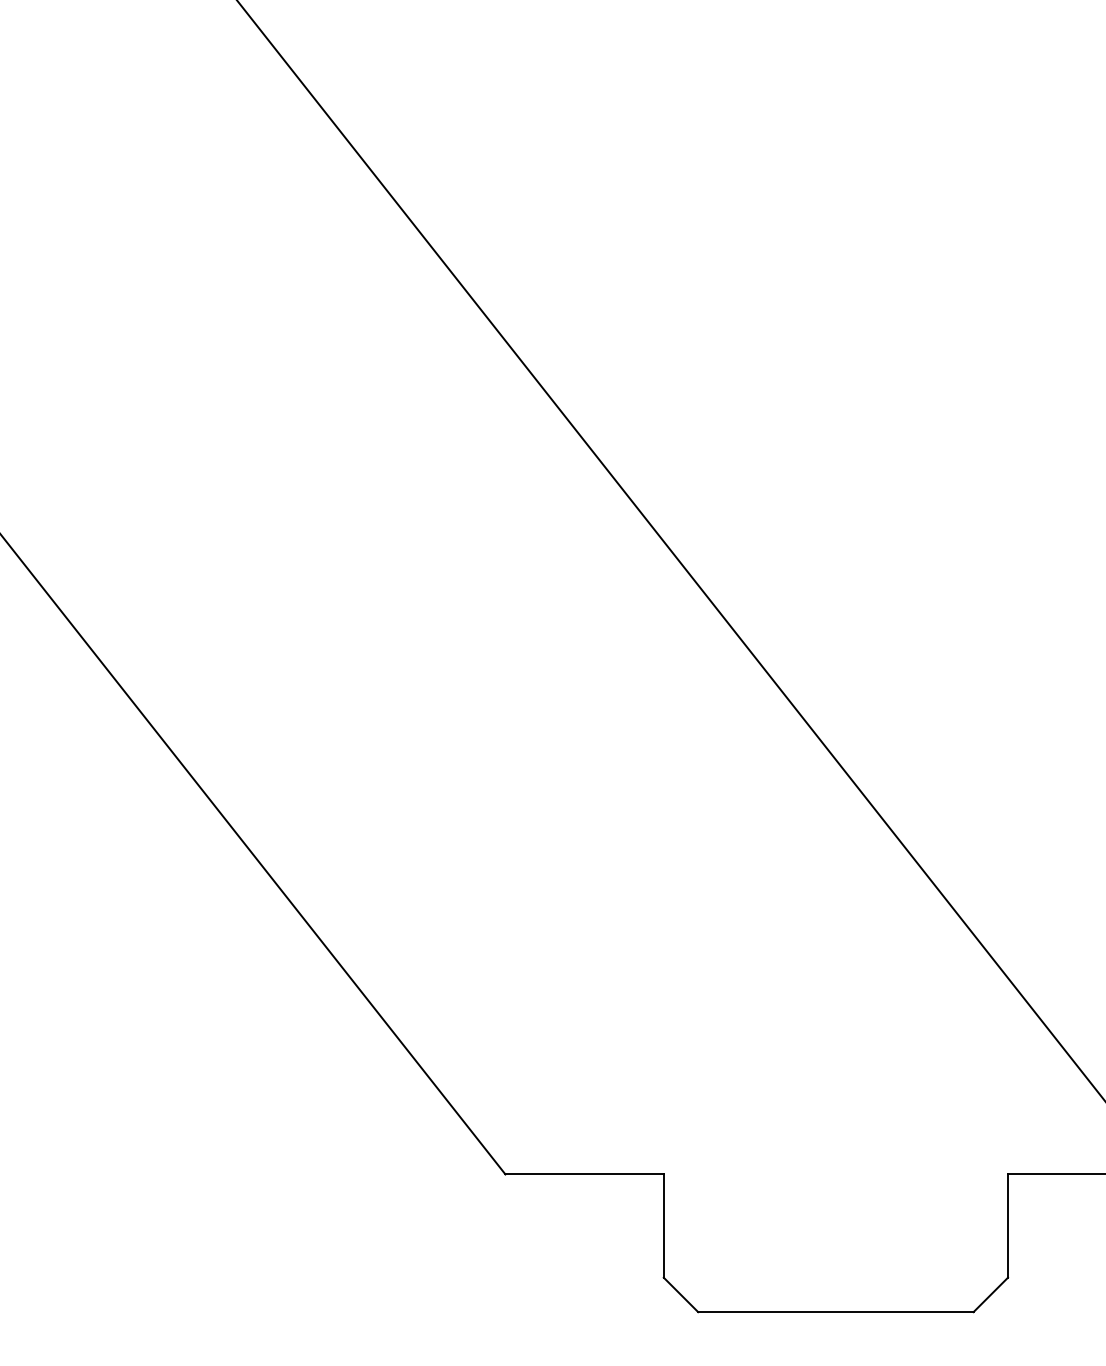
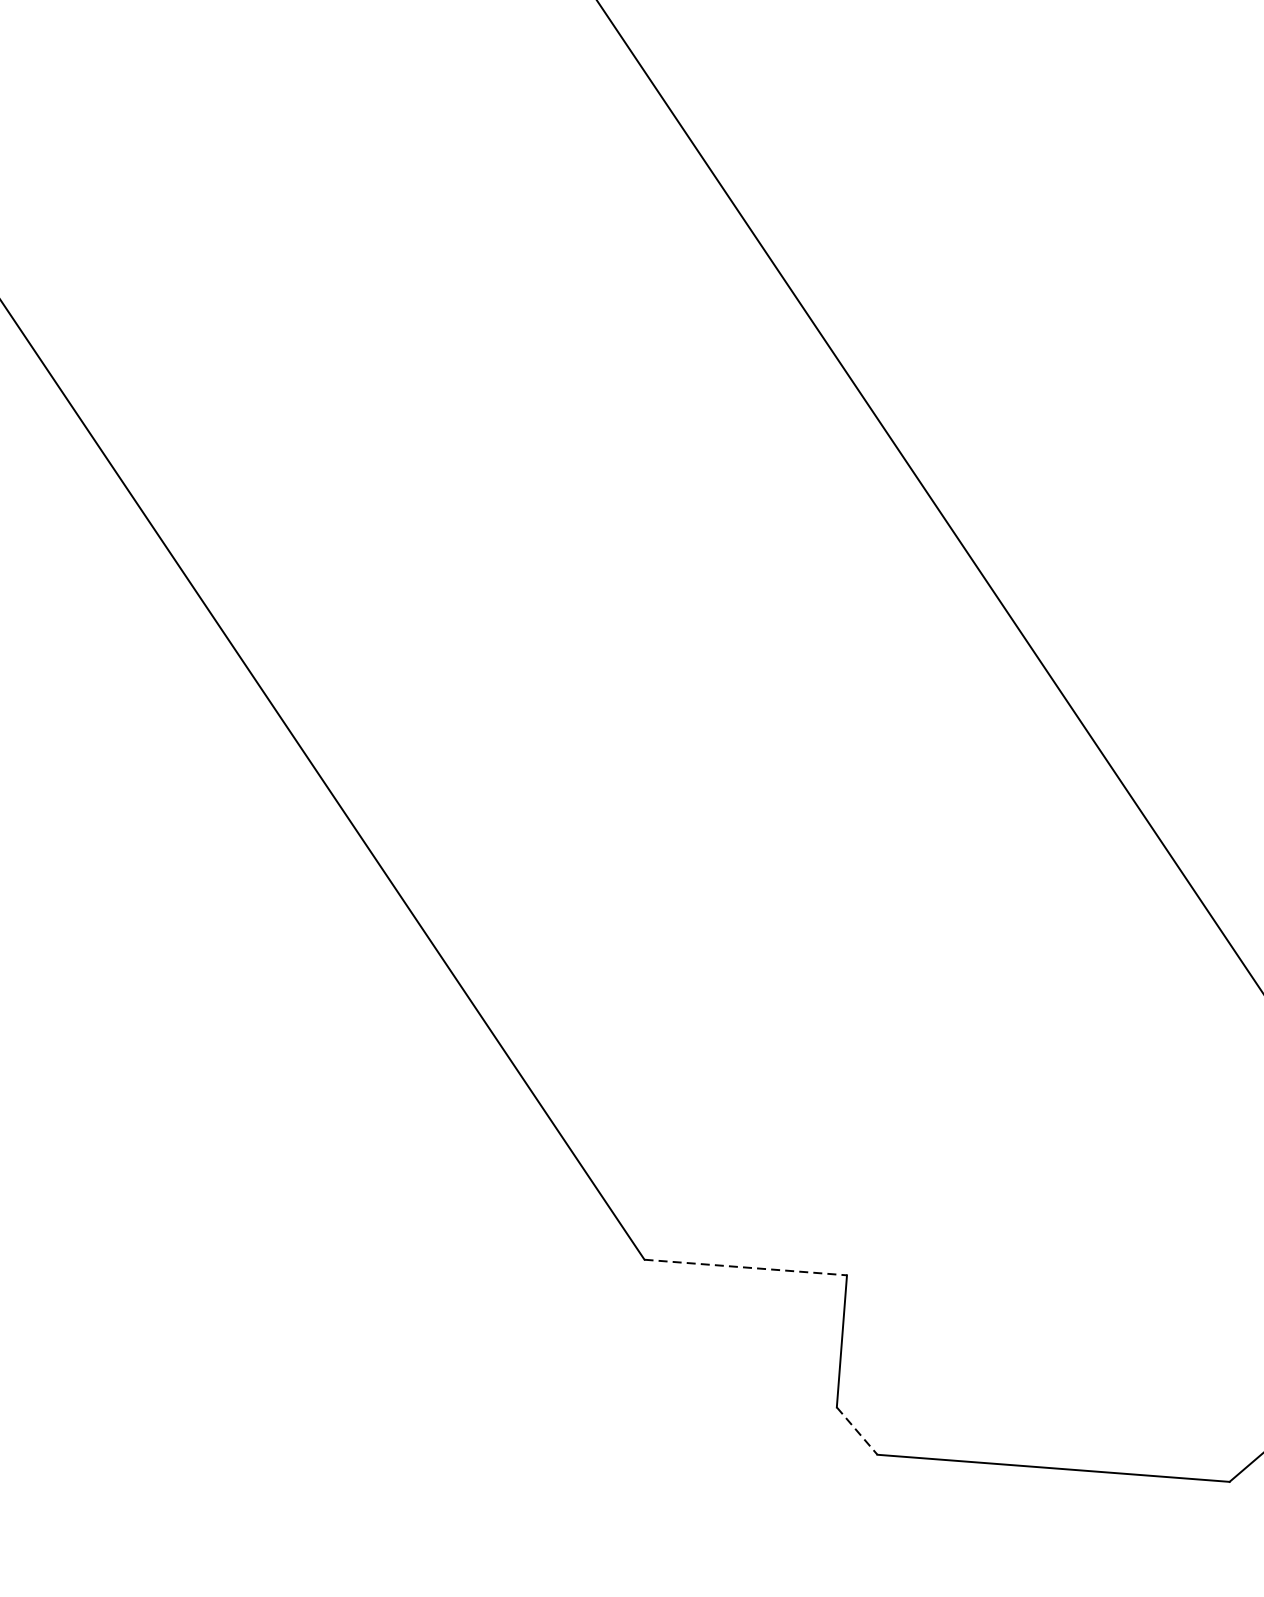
line: (585, 1174) -> (746, 1267), solid -> dashed
line: (681, 1295) -> (857, 1431), solid -> dashed

